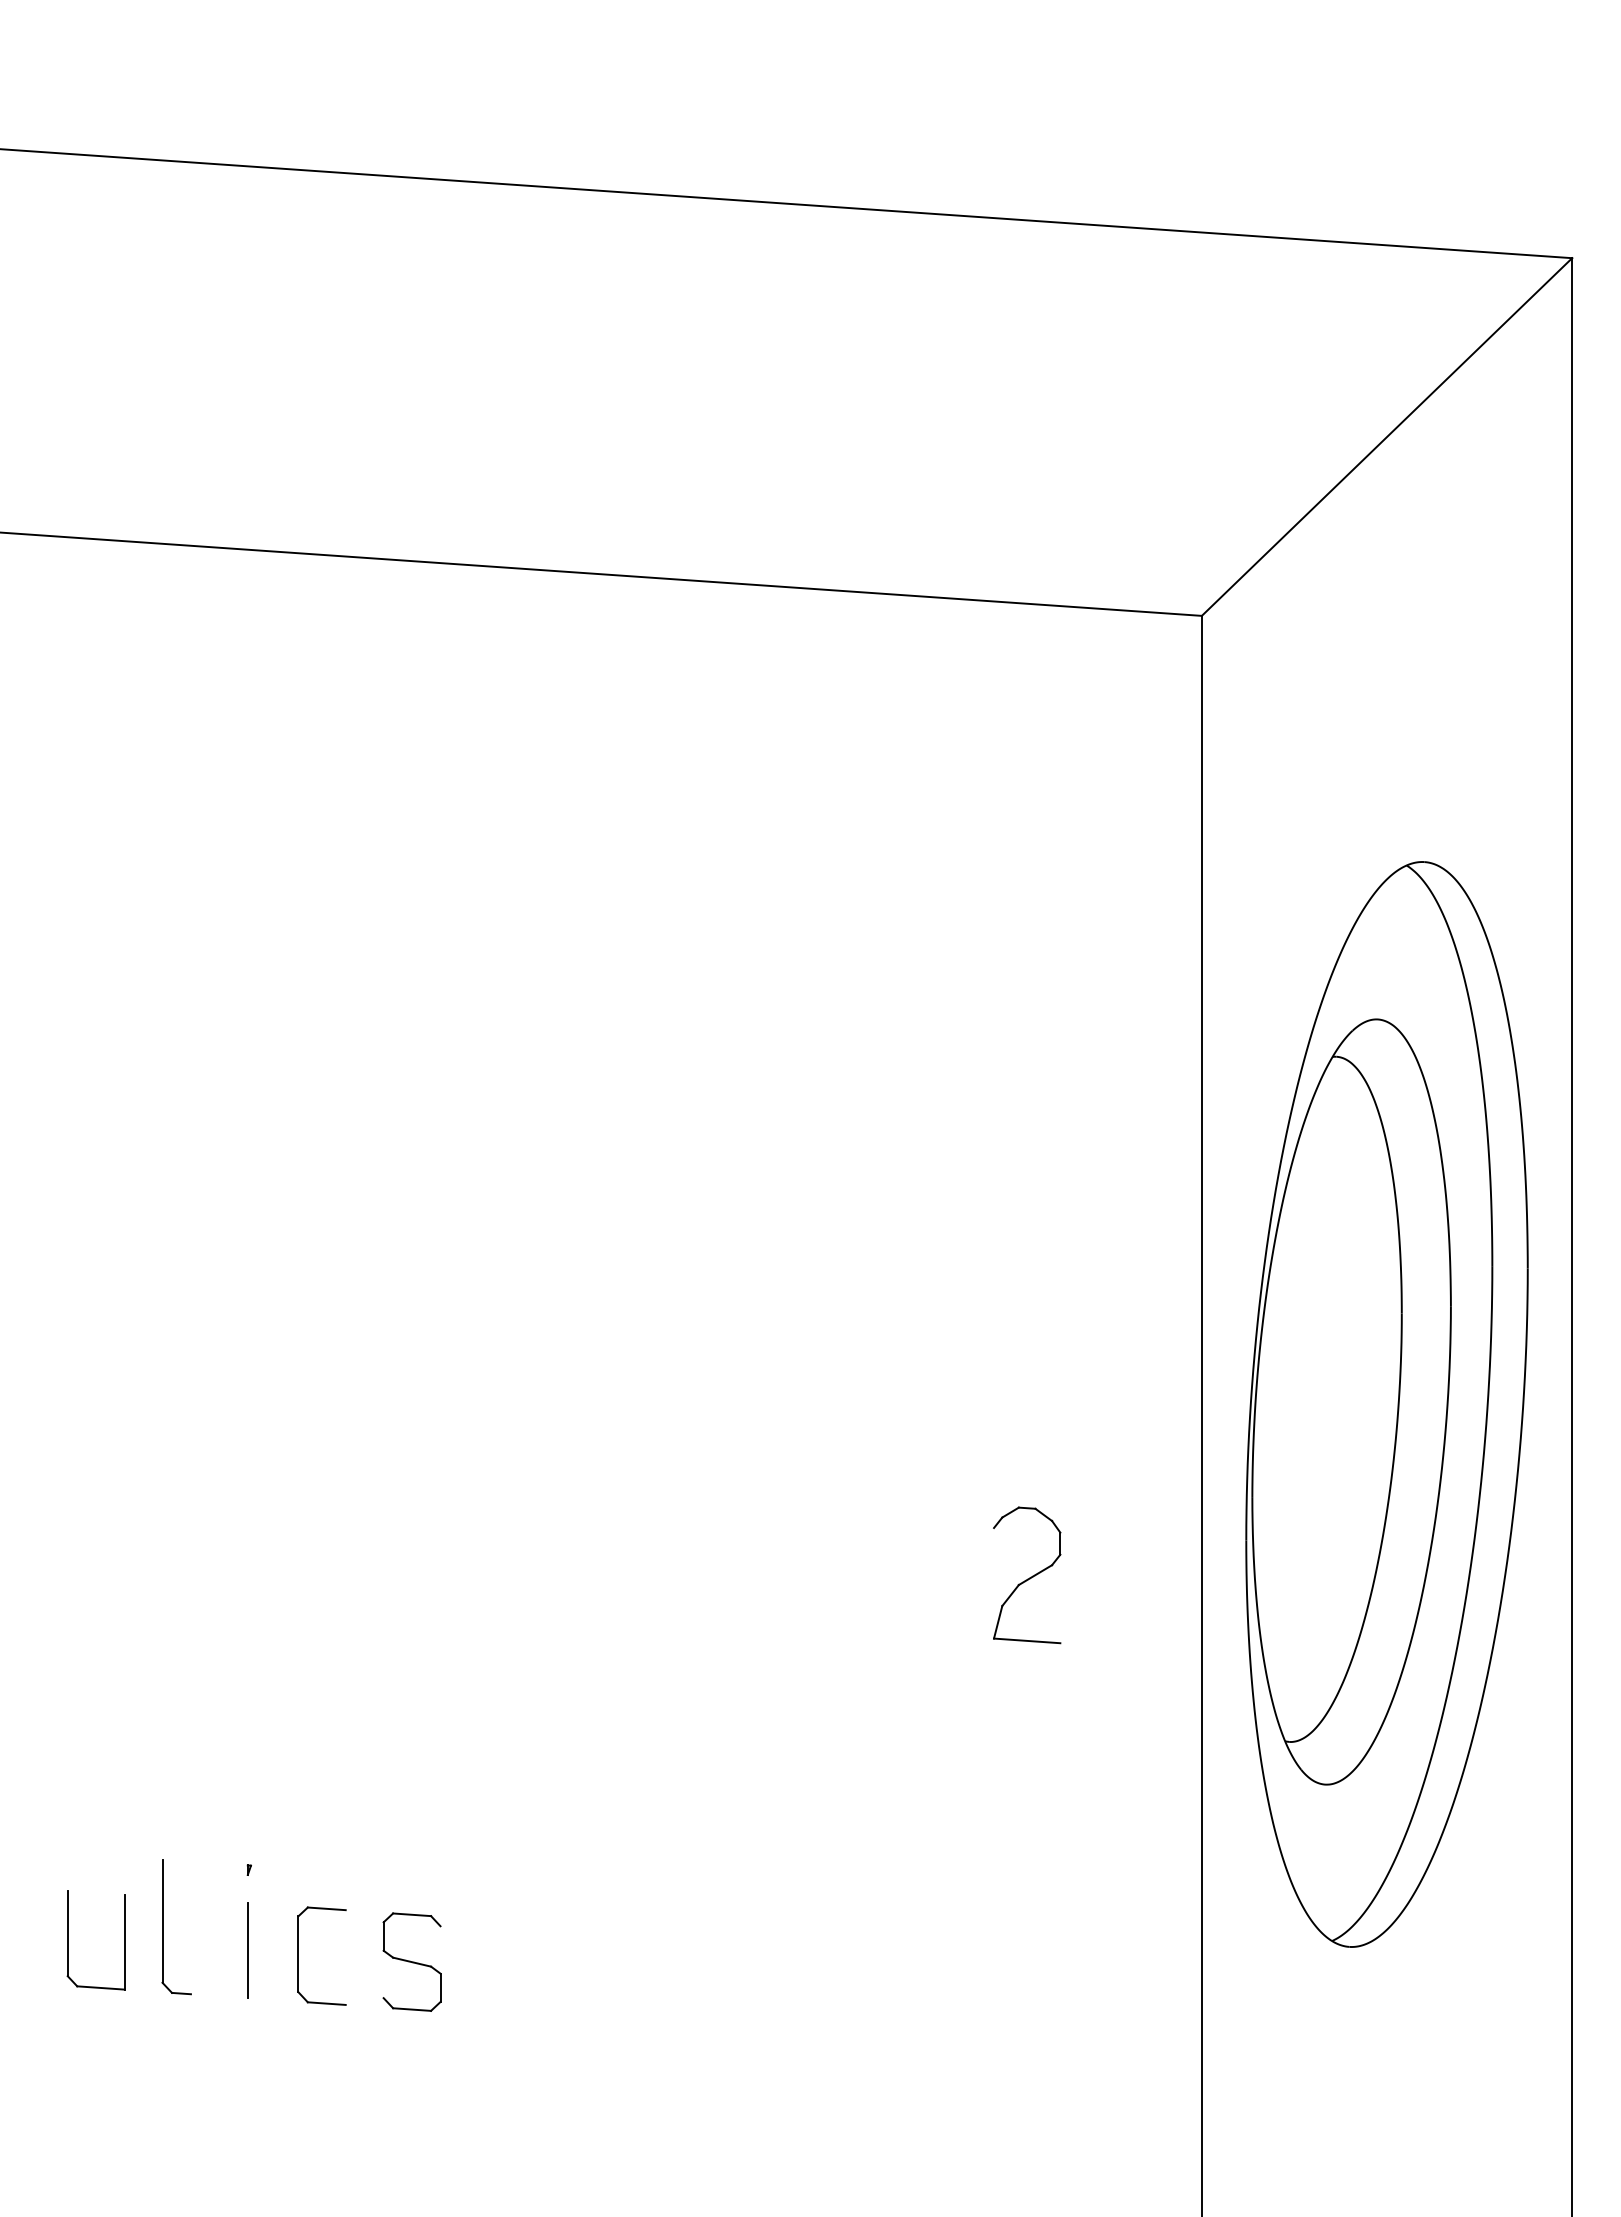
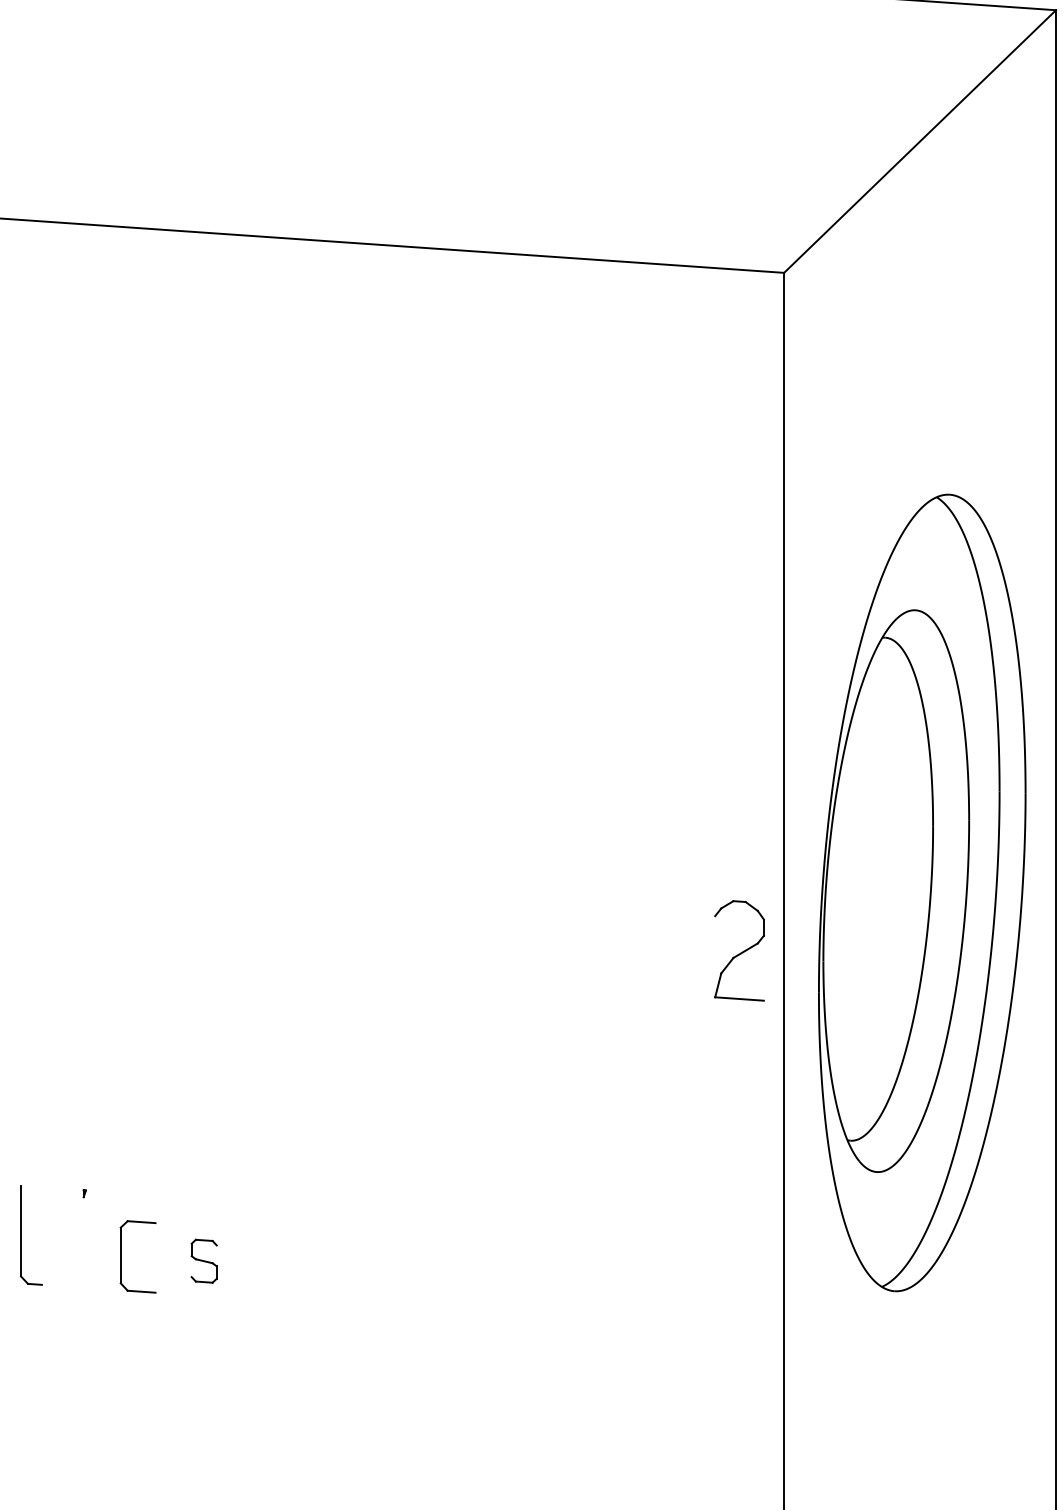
part: (1386, 1404) -> (921, 892), moved
part: (1027, 1575) -> (739, 950), moved
line: (247, 1950) -> (83, 1252), removed
part: (411, 1961) -> (203, 1260), size x0.6

